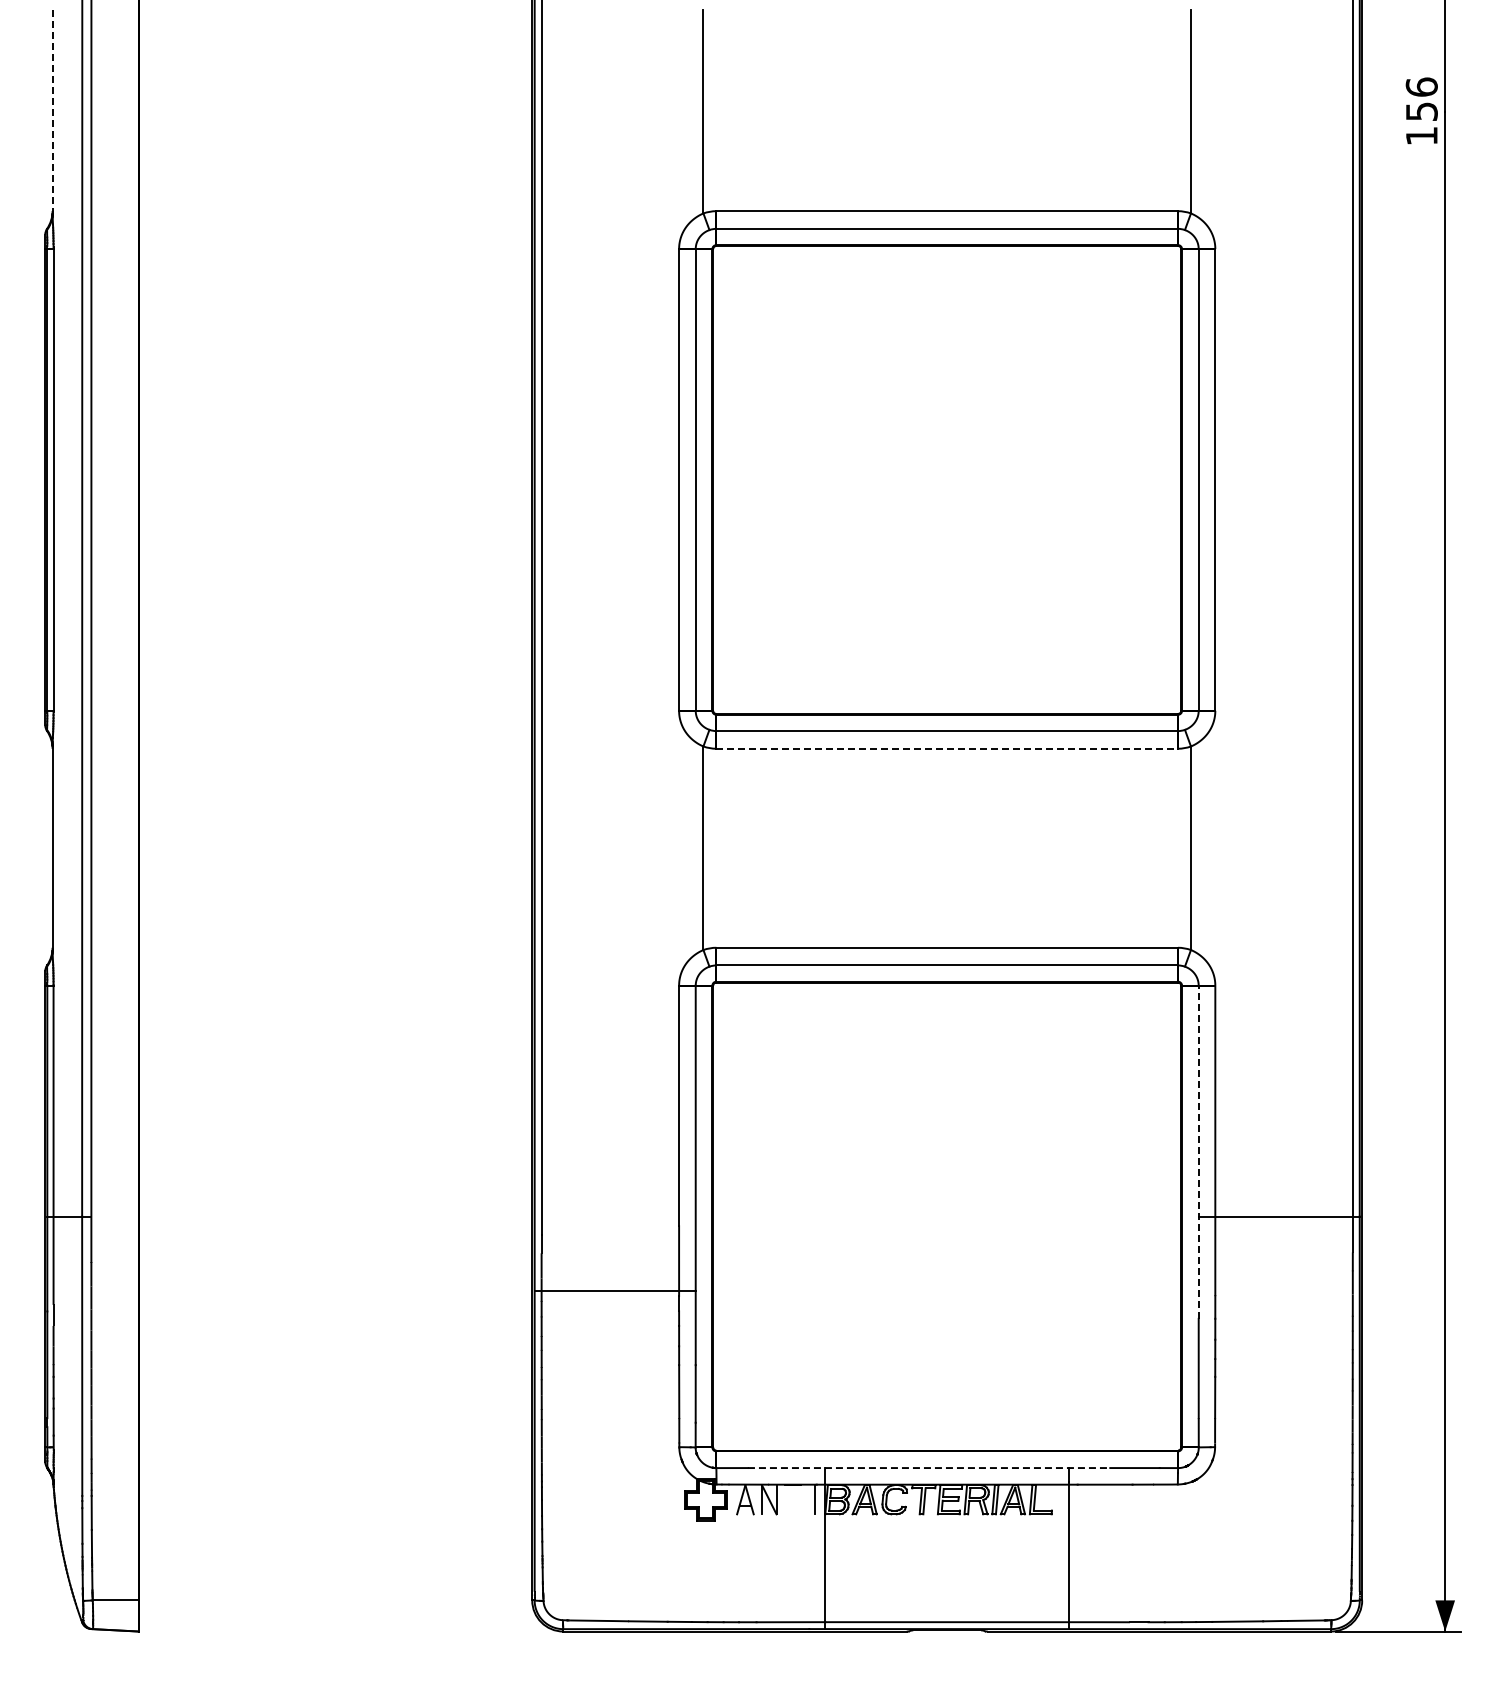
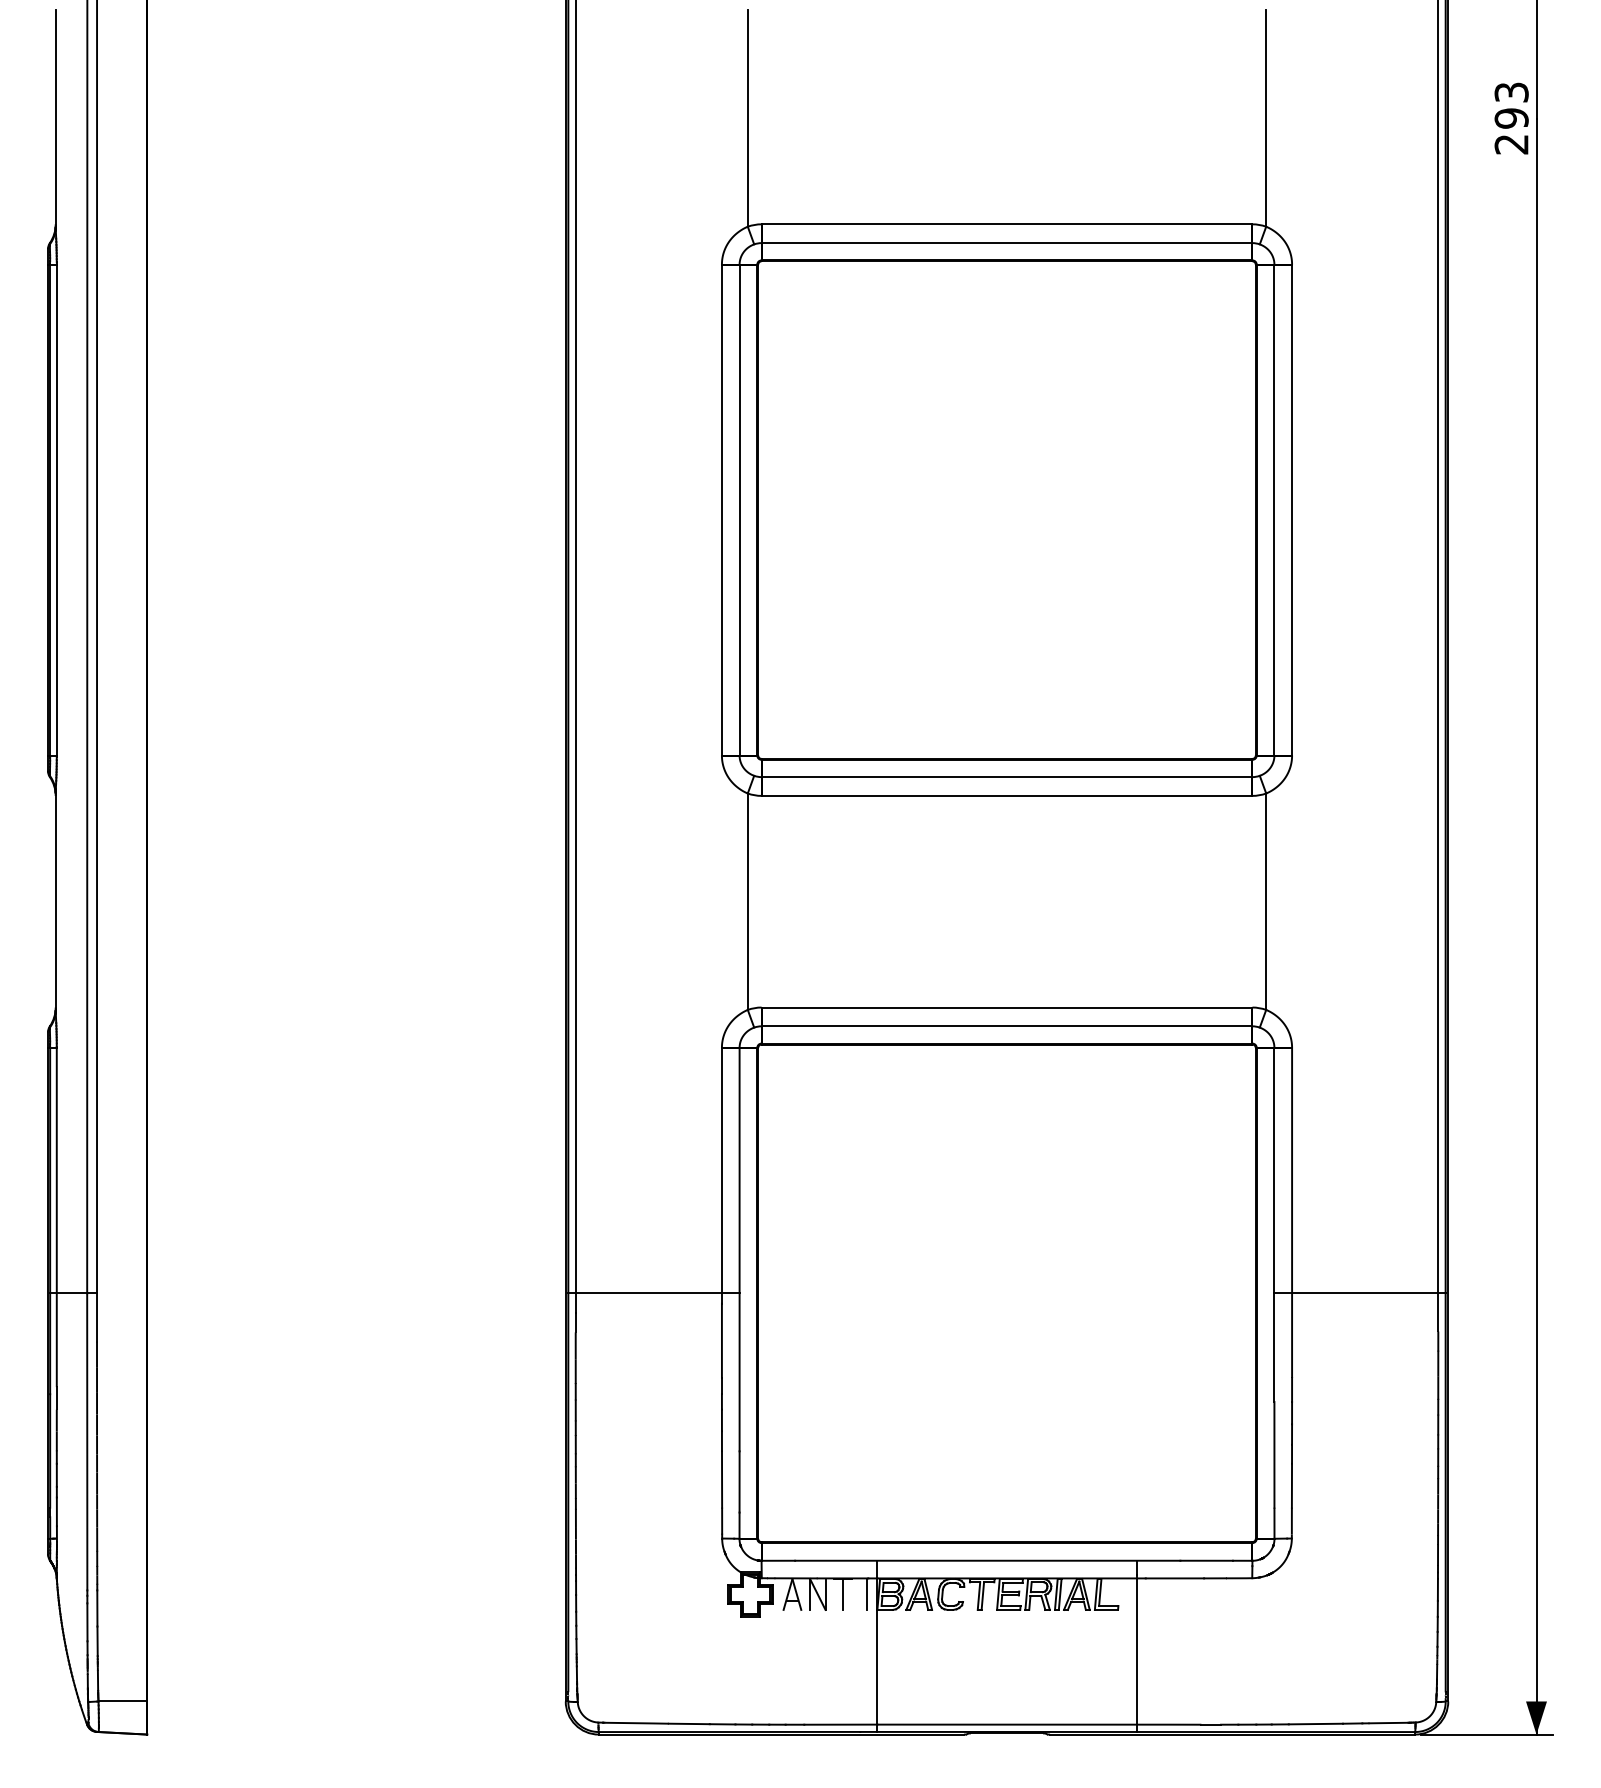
line: (52, 111) -> (55, 118), dashed -> solid
text: (1421, 111) -> (1511, 118), 156 -> 293
line: (947, 748) -> (1007, 795), dashed -> solid
line: (1198, 1152) -> (1274, 1225), dashed -> solid
line: (614, 1290) -> (653, 1293), moved
line: (929, 1468) -> (988, 1561), dashed -> solid
line: (793, 1499) -> (843, 1594), added

